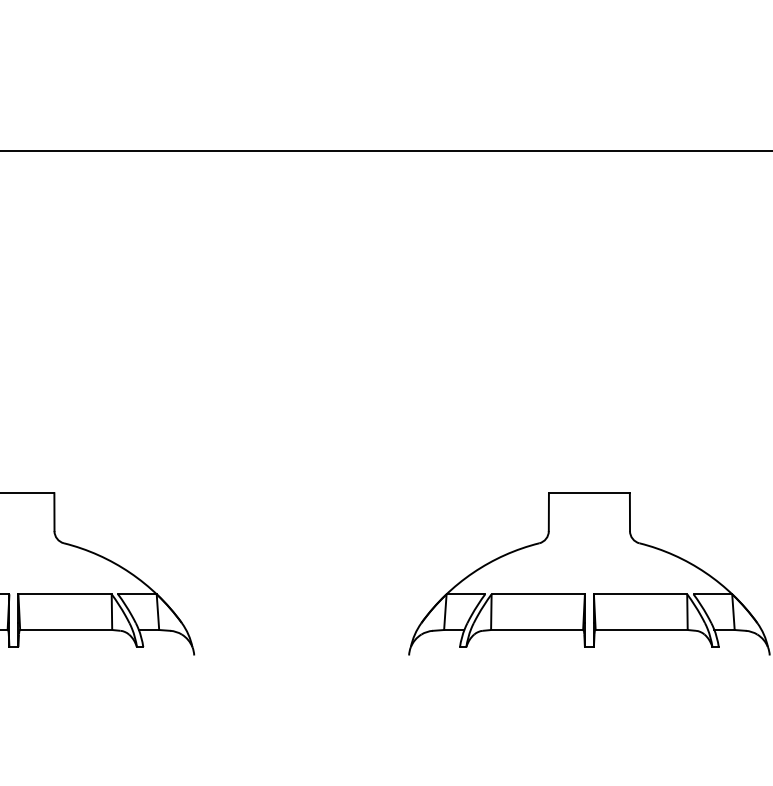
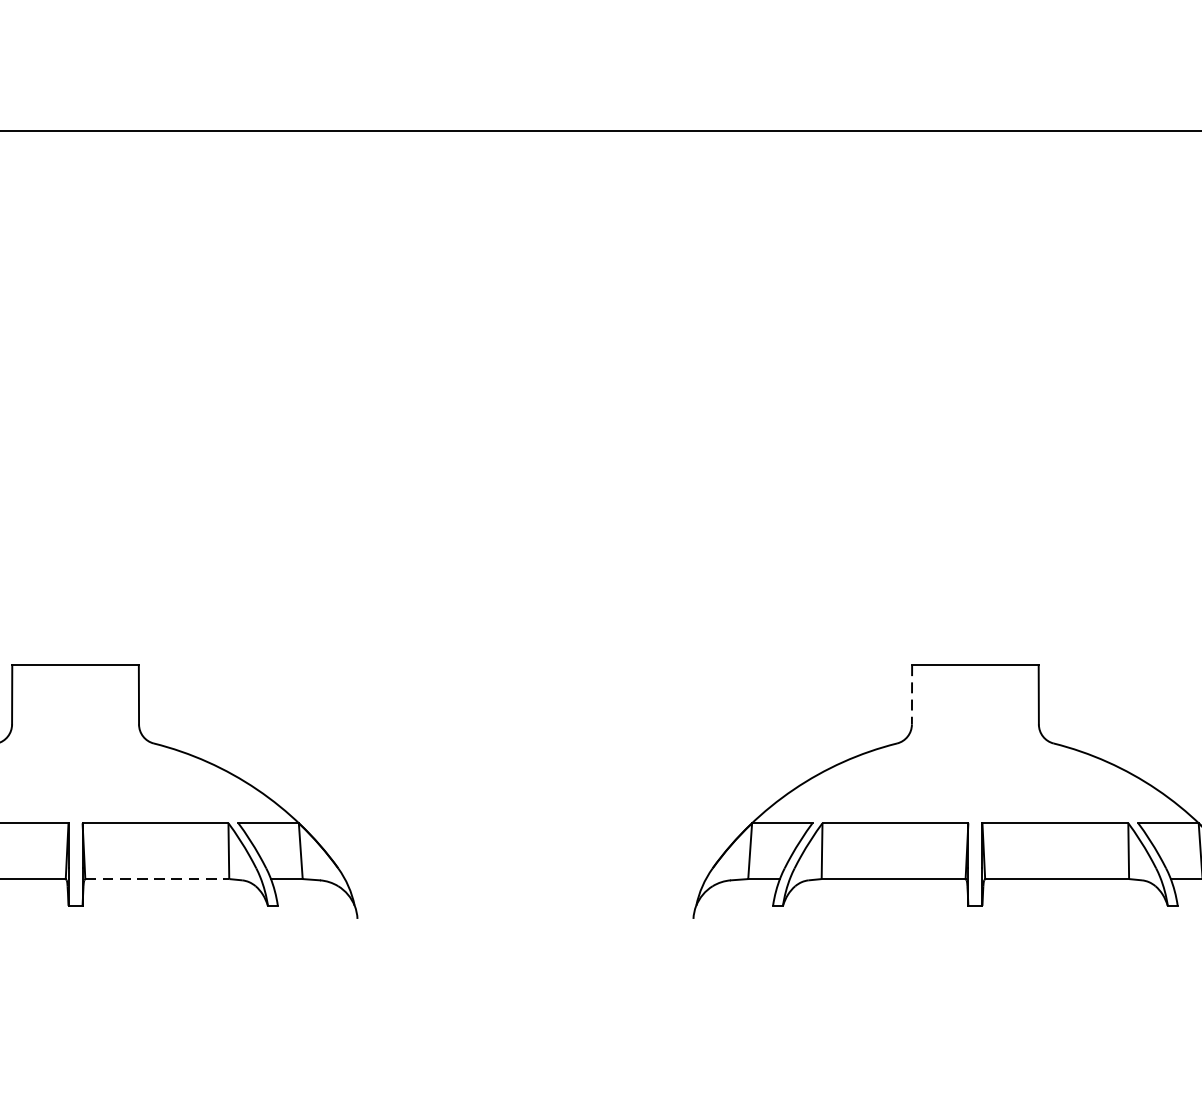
line: (548, 512) -> (911, 695), solid -> dashed
line: (66, 630) -> (157, 879), solid -> dashed

